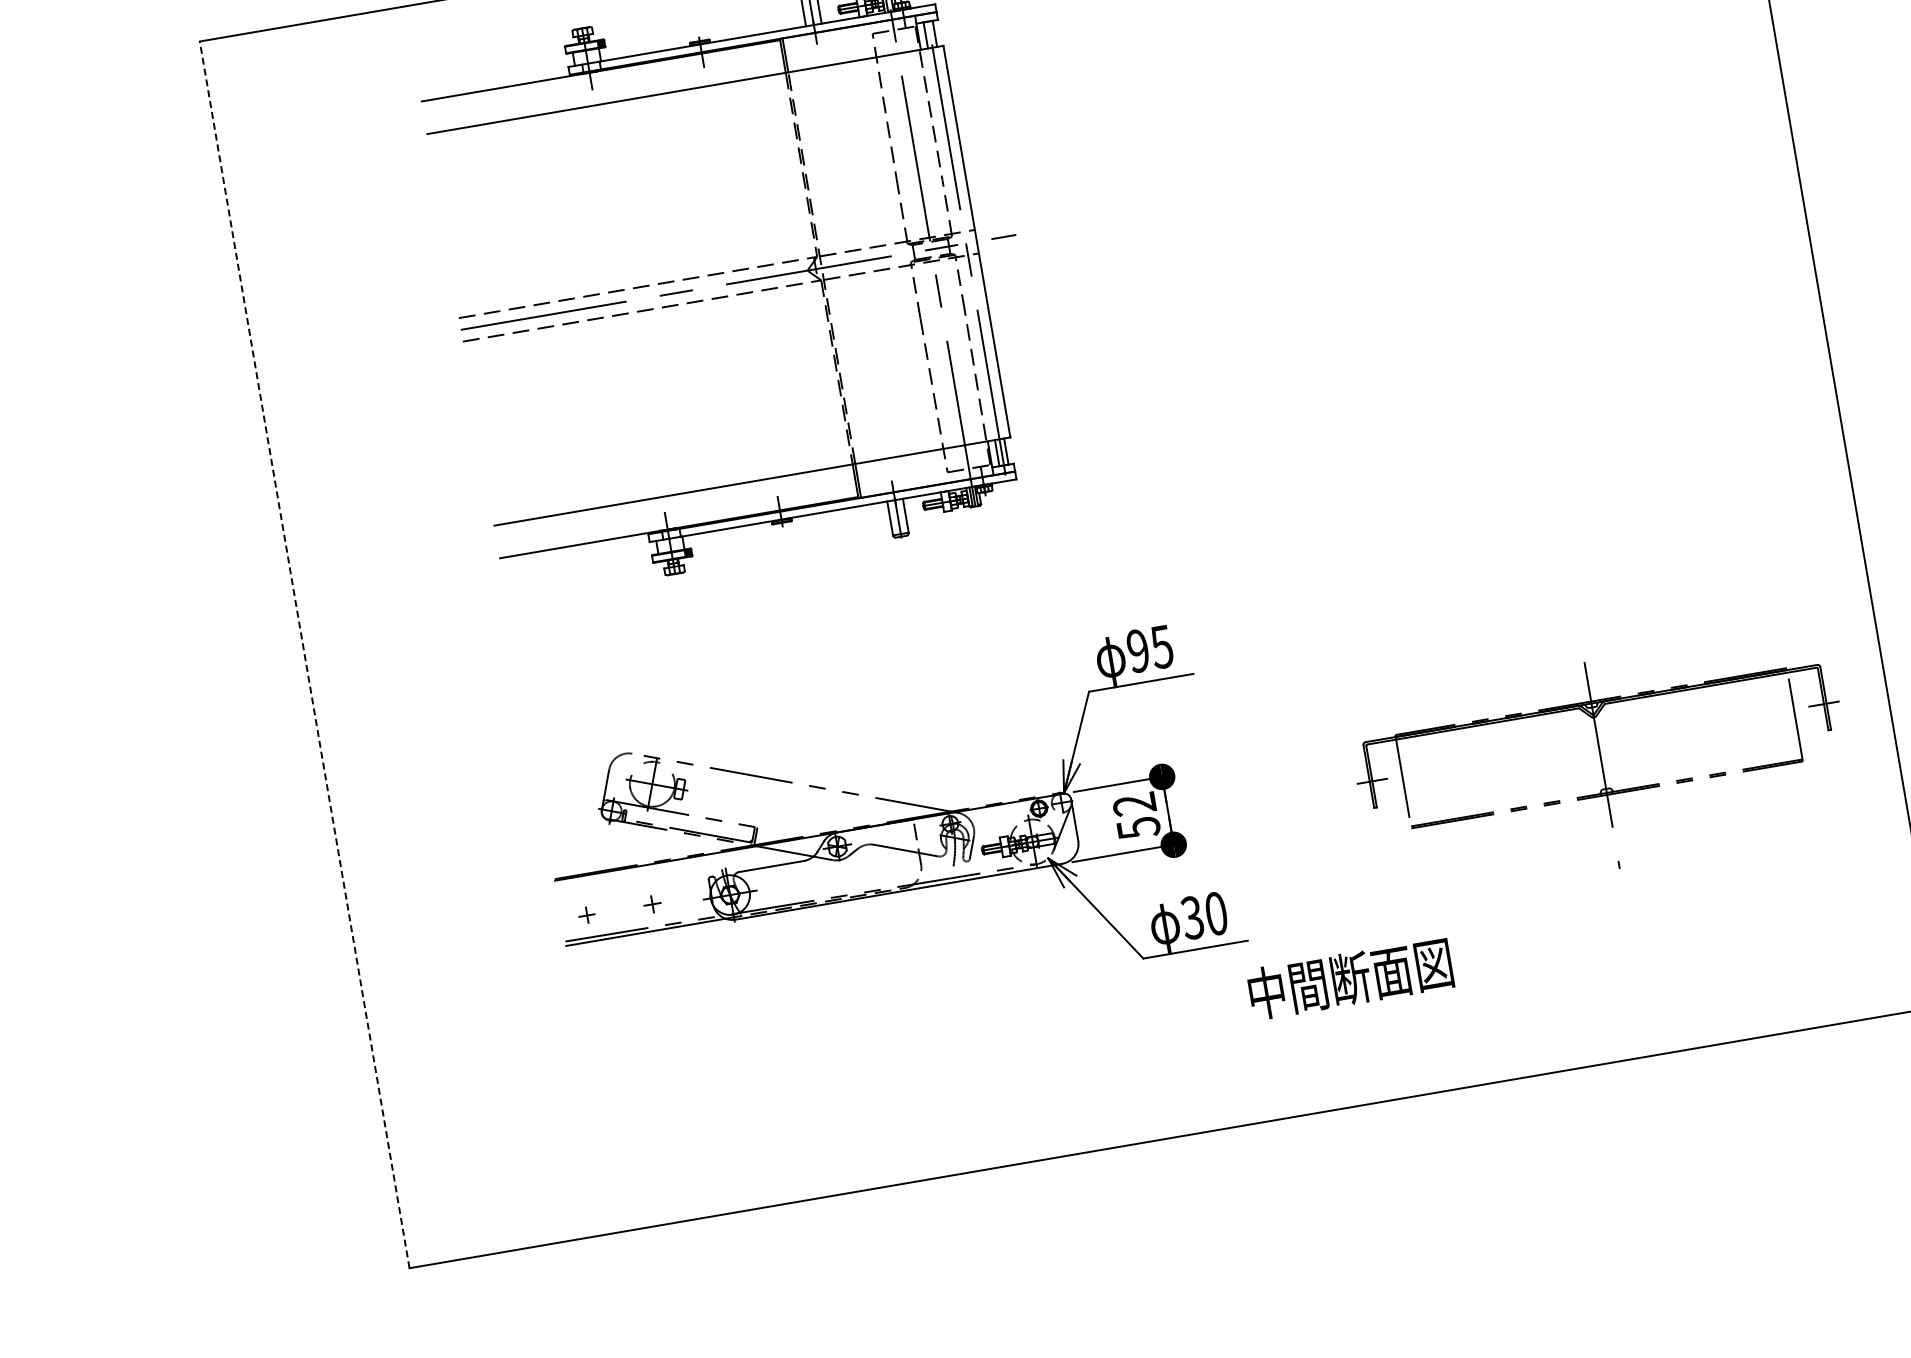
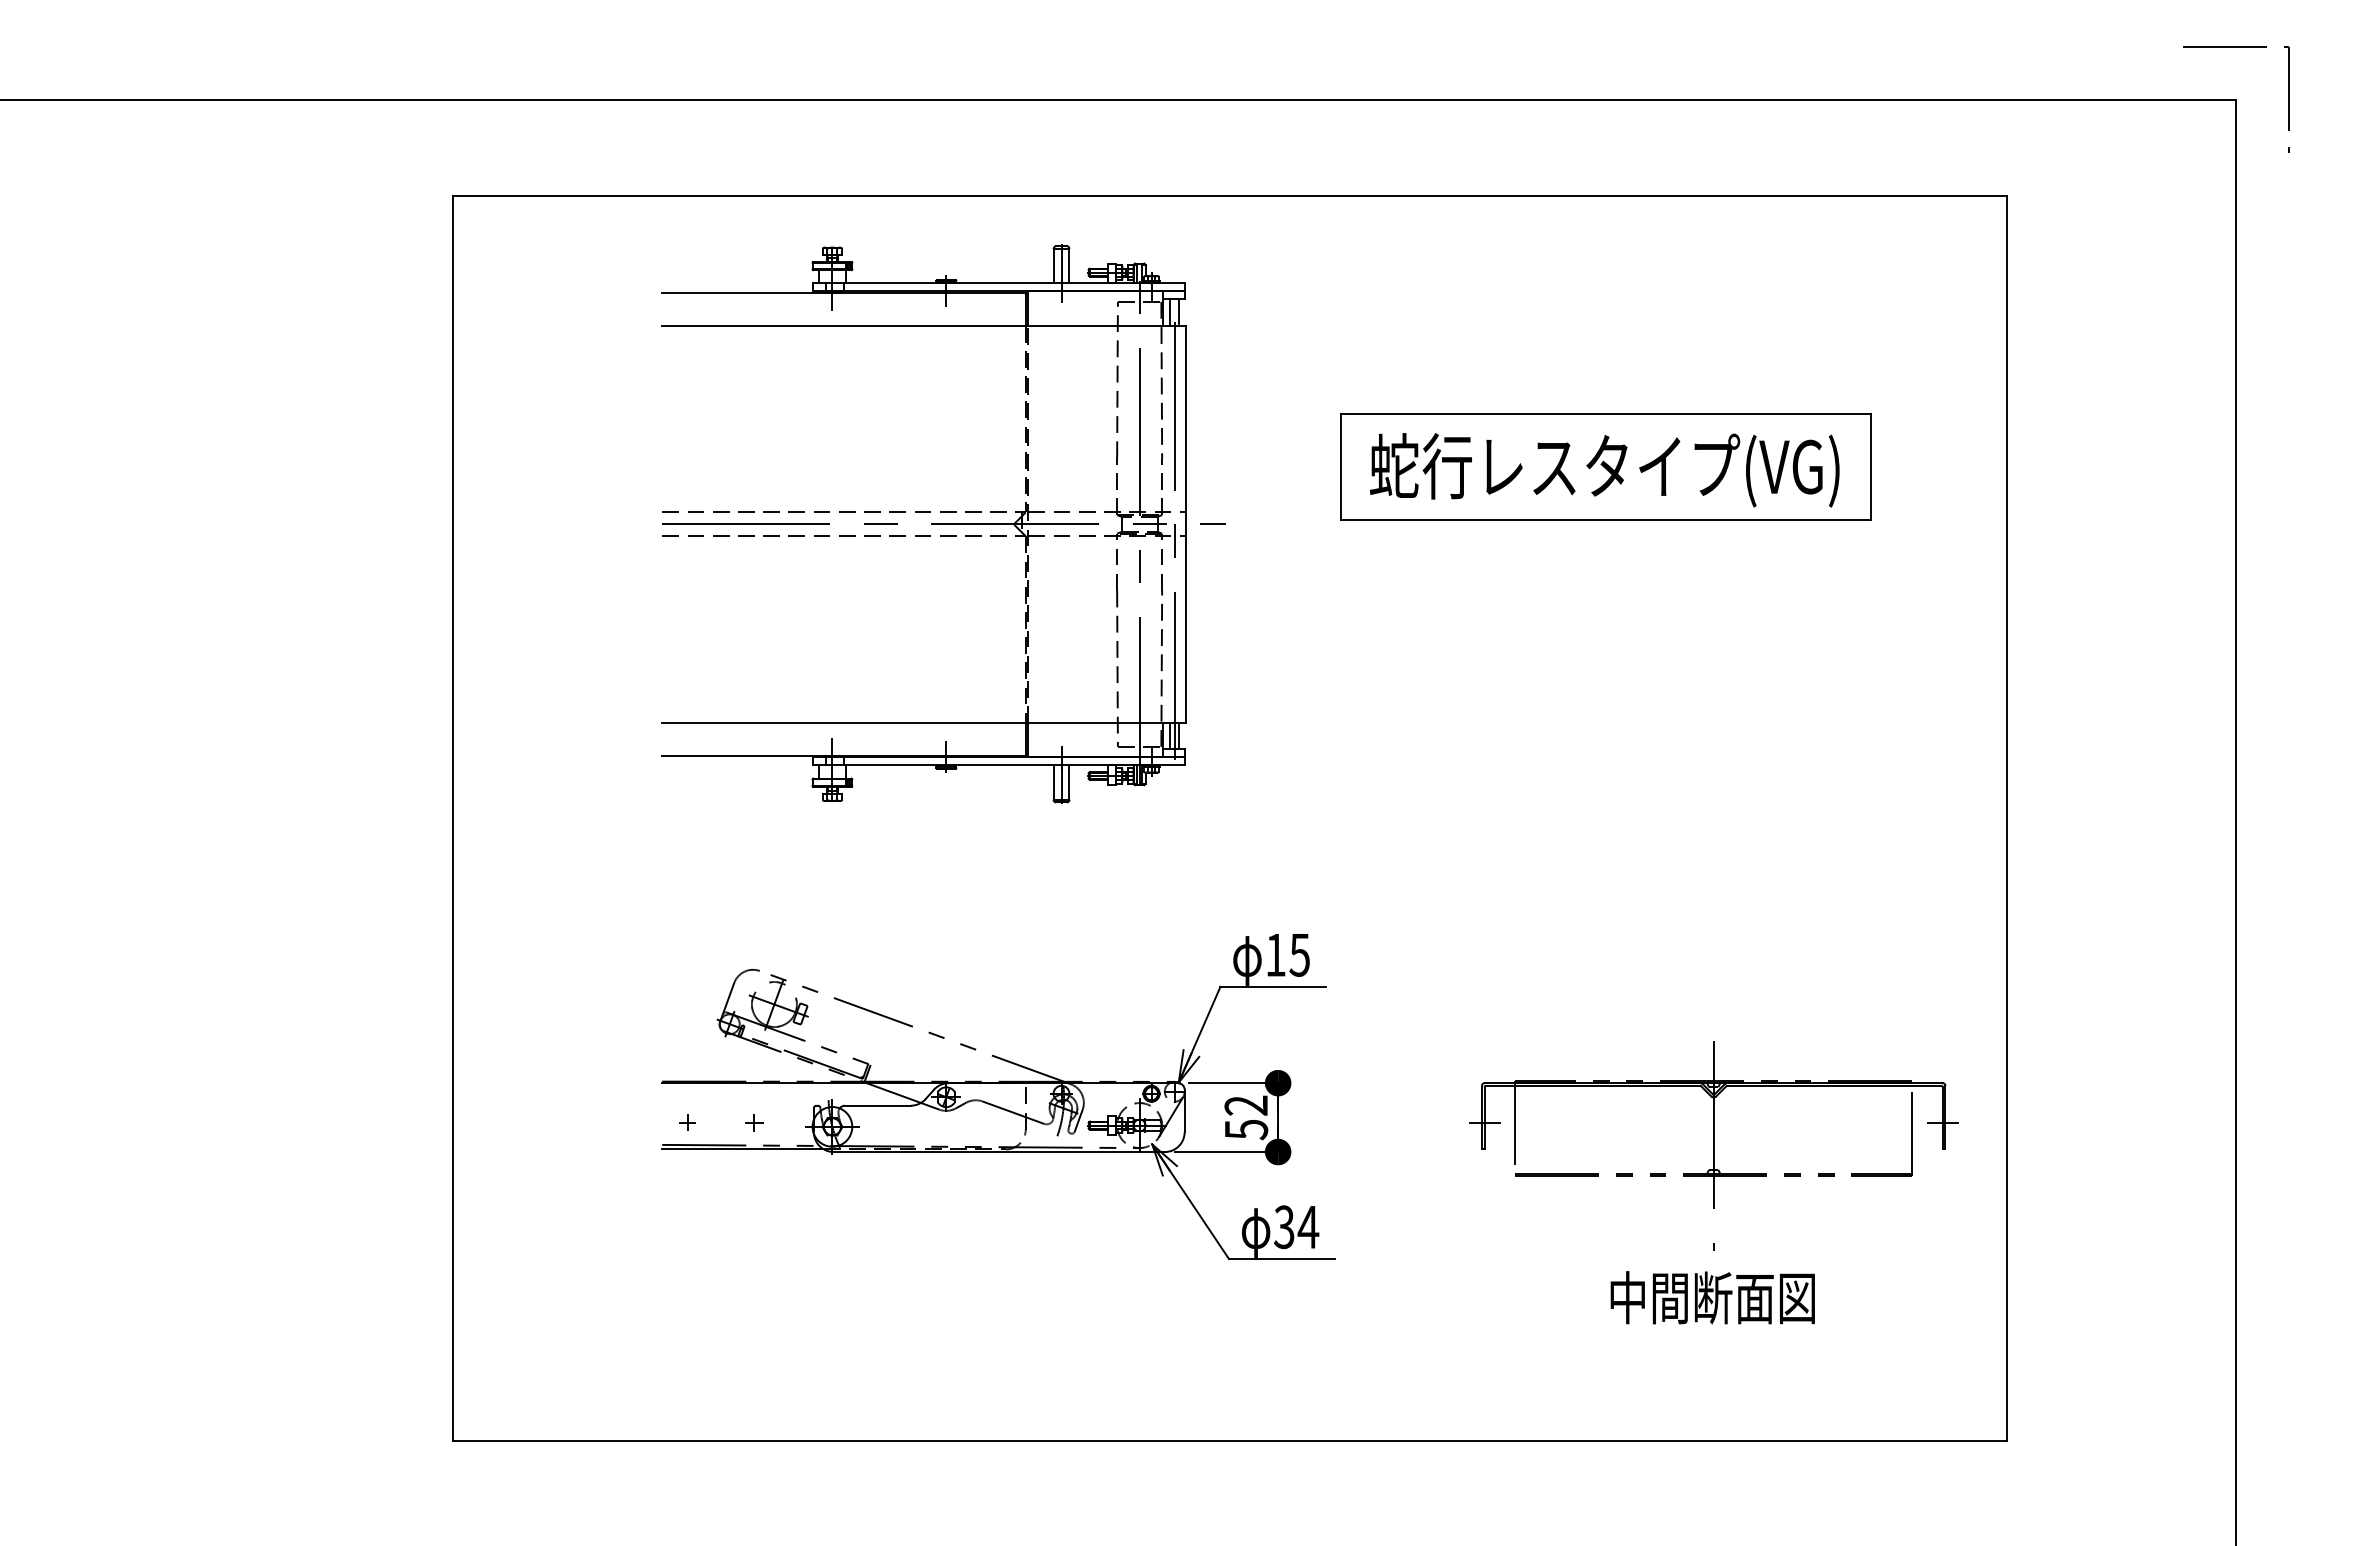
part: (1380, 113) -> (1605, 466), added
text: (1137, 650) -> (1275, 954), 95 -> 15
line: (304, 653) -> (453, 817), dashed -> solid
text: (1216, 914) -> (1308, 1227), 30 -> 34
text: (1350, 978) -> (1712, 1297), moved

